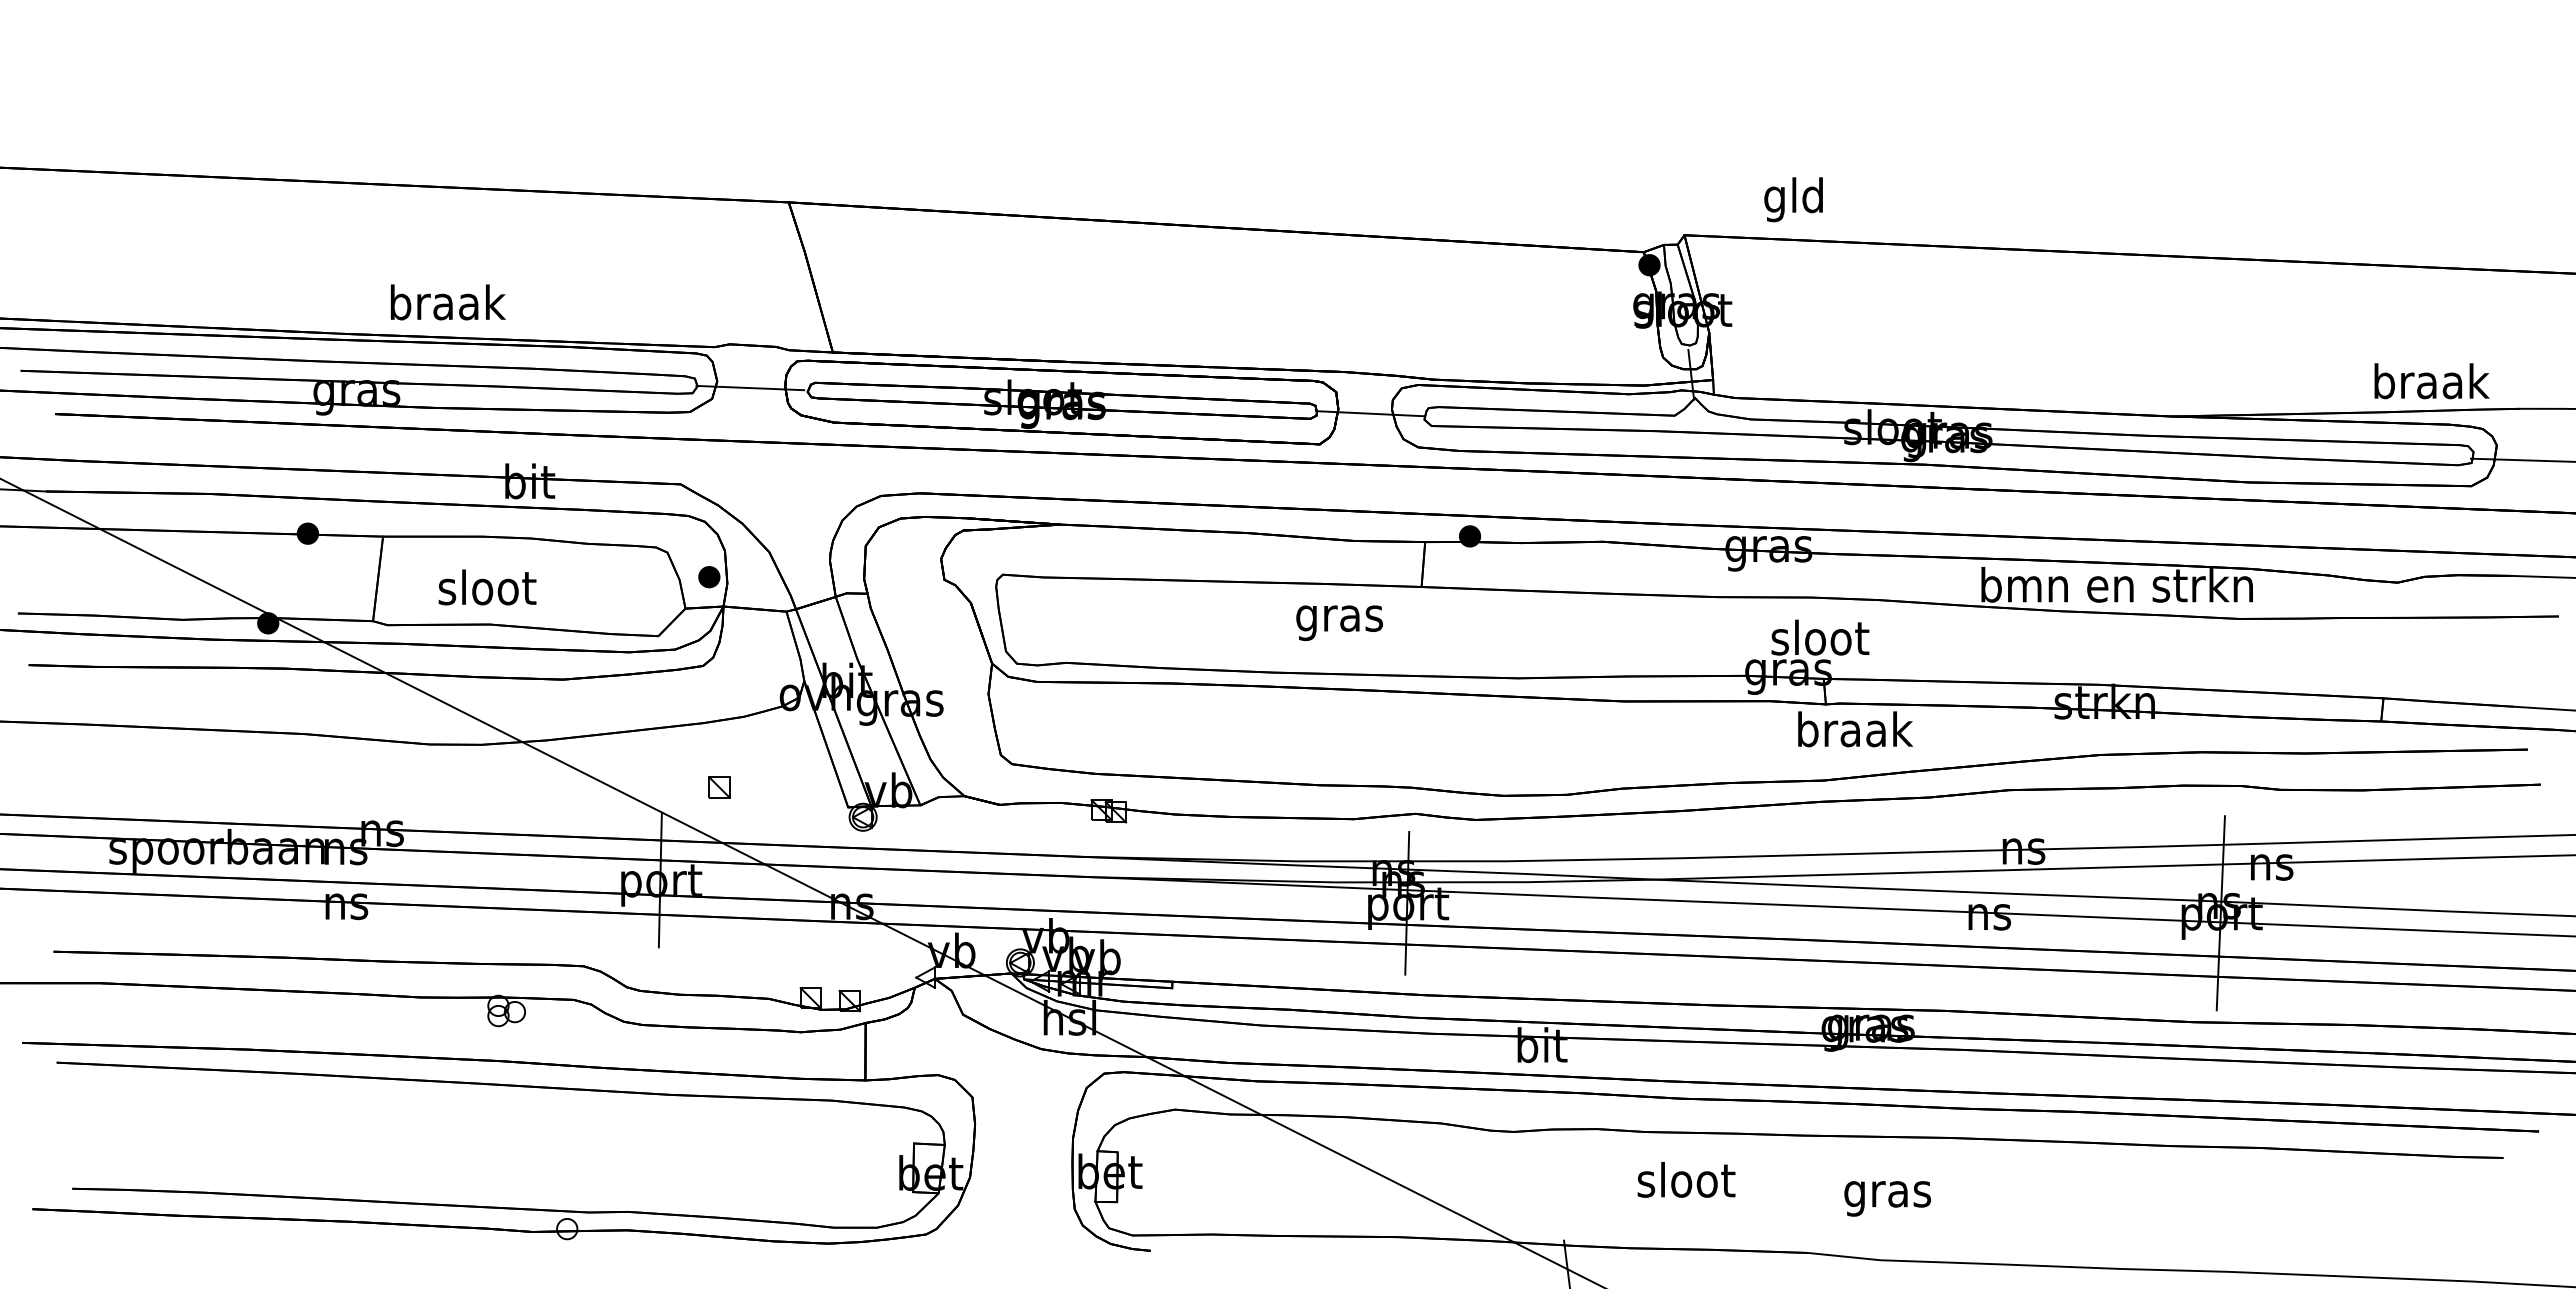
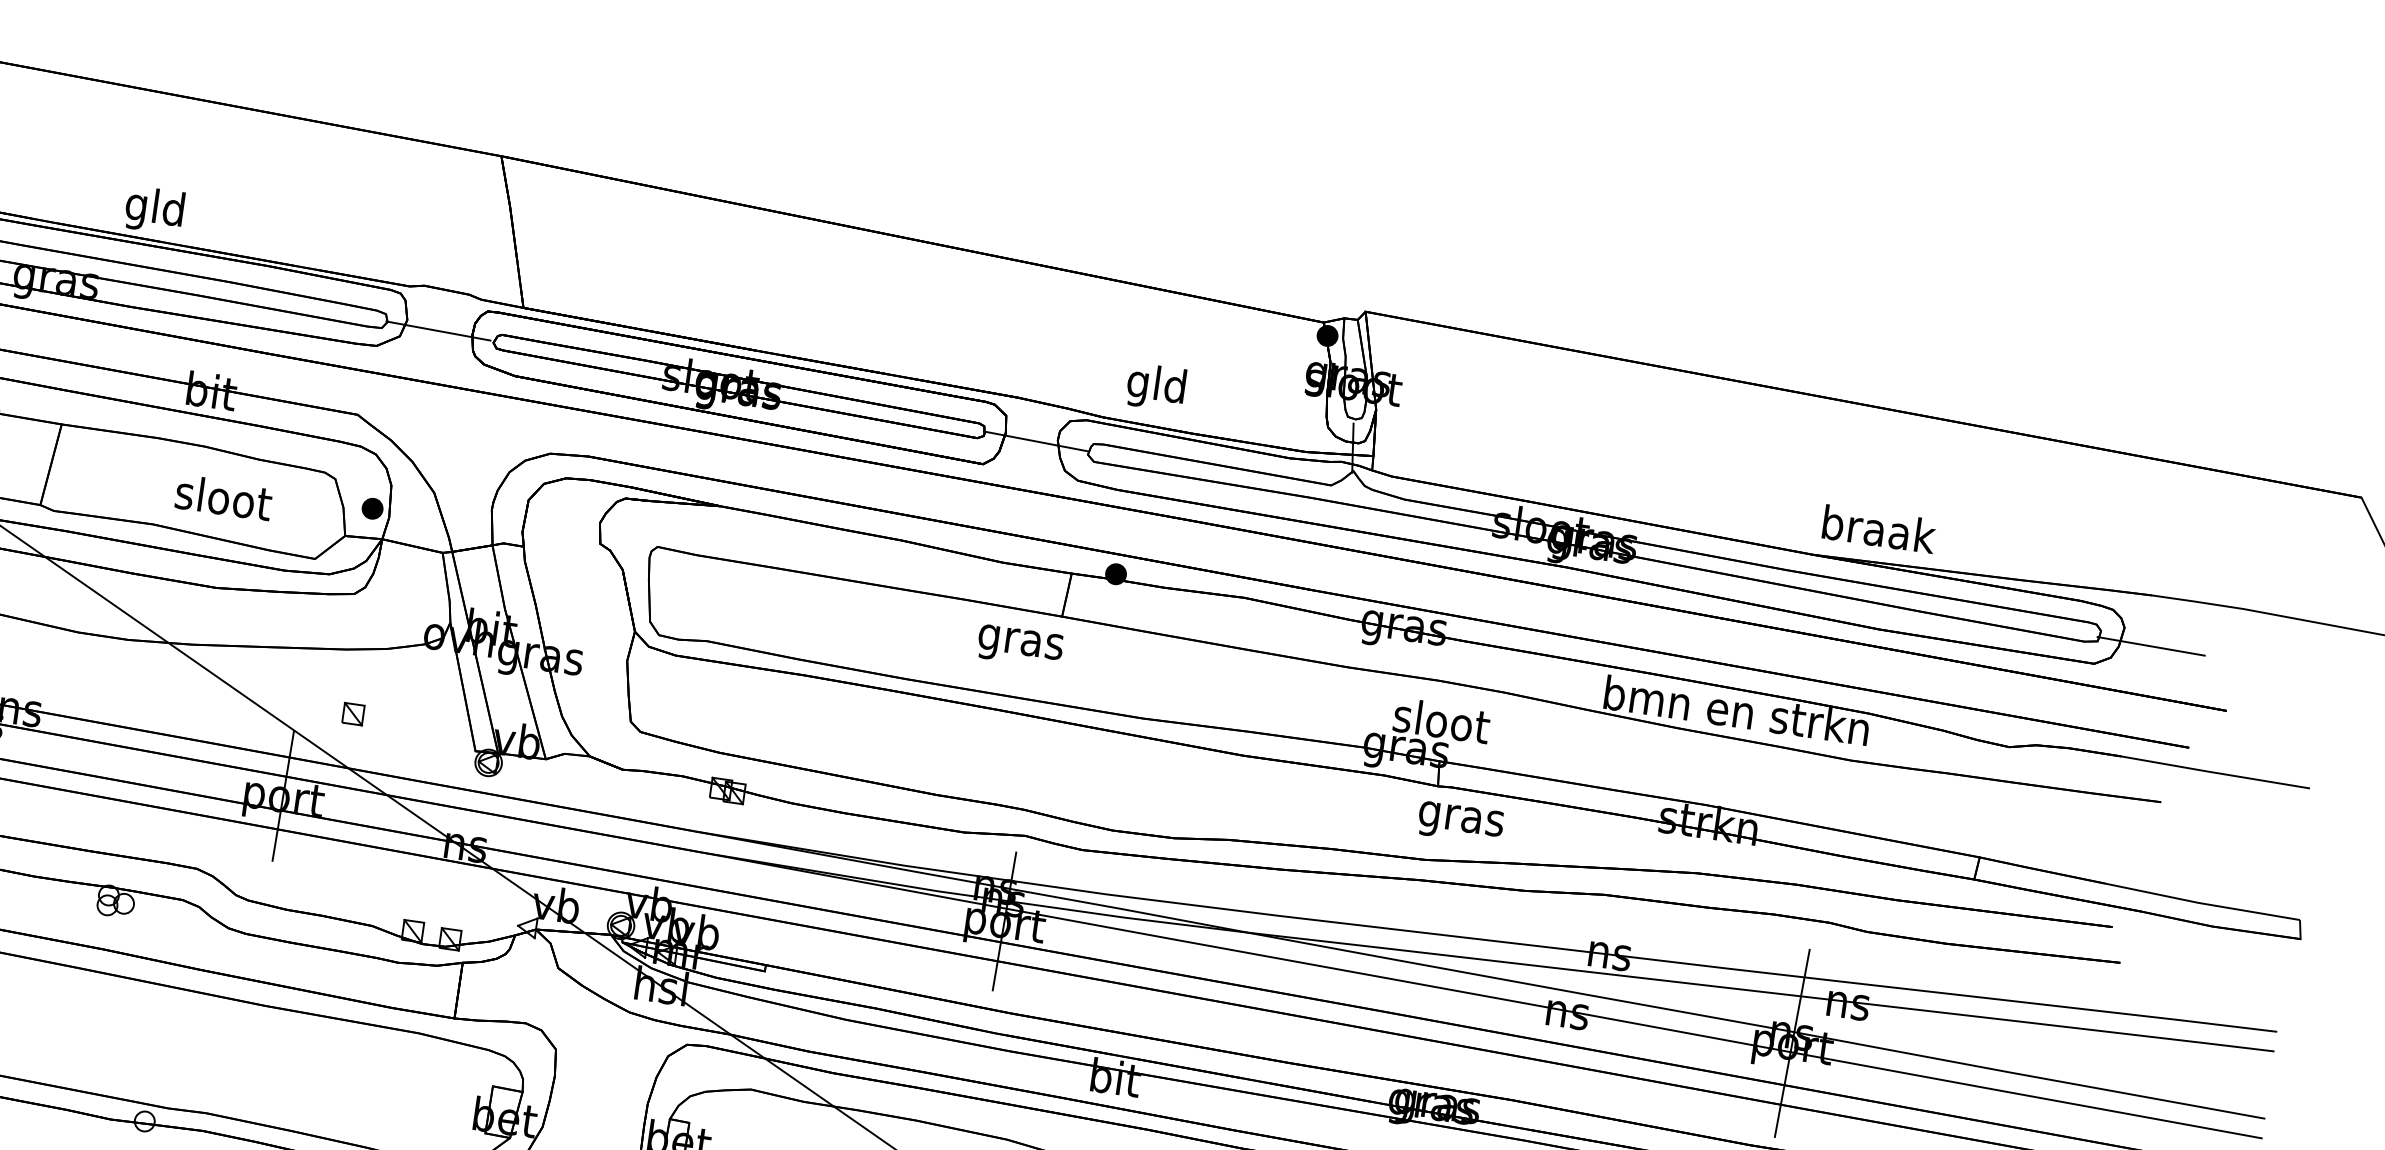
text: (1793, 199) -> (1156, 387), moved
text: (447, 306) -> (156, 210), braak -> gld
text: (2431, 381) -> (1878, 529), moved
text: (487, 587) -> (223, 497), moved
text: (1339, 622) -> (1020, 645), moved
text: (1855, 733) -> (1462, 818), braak -> gras

